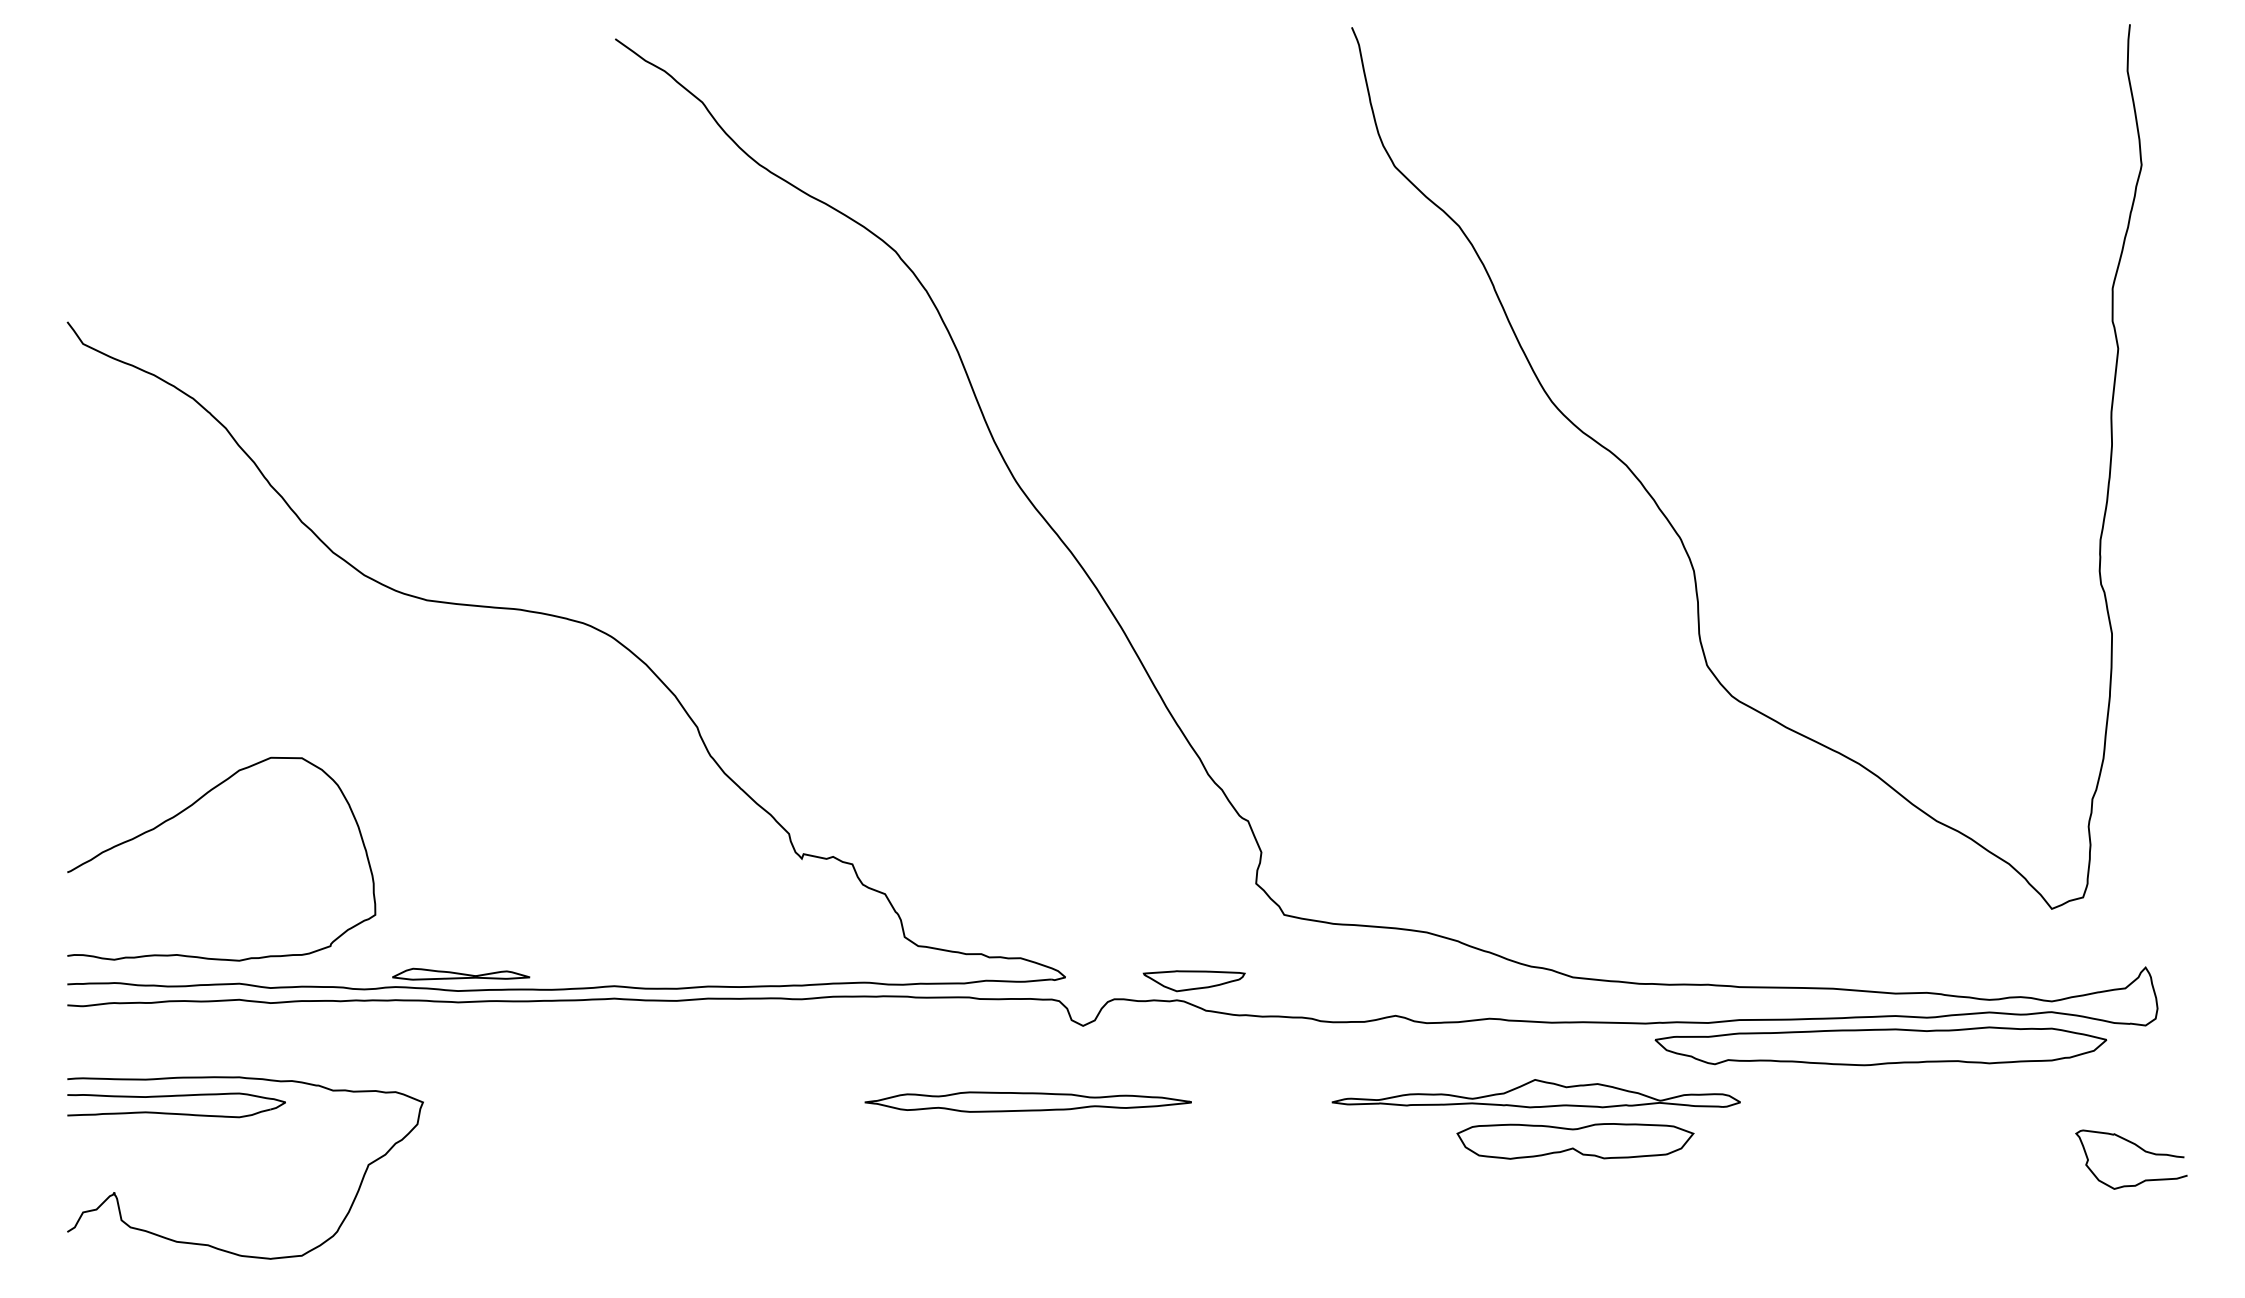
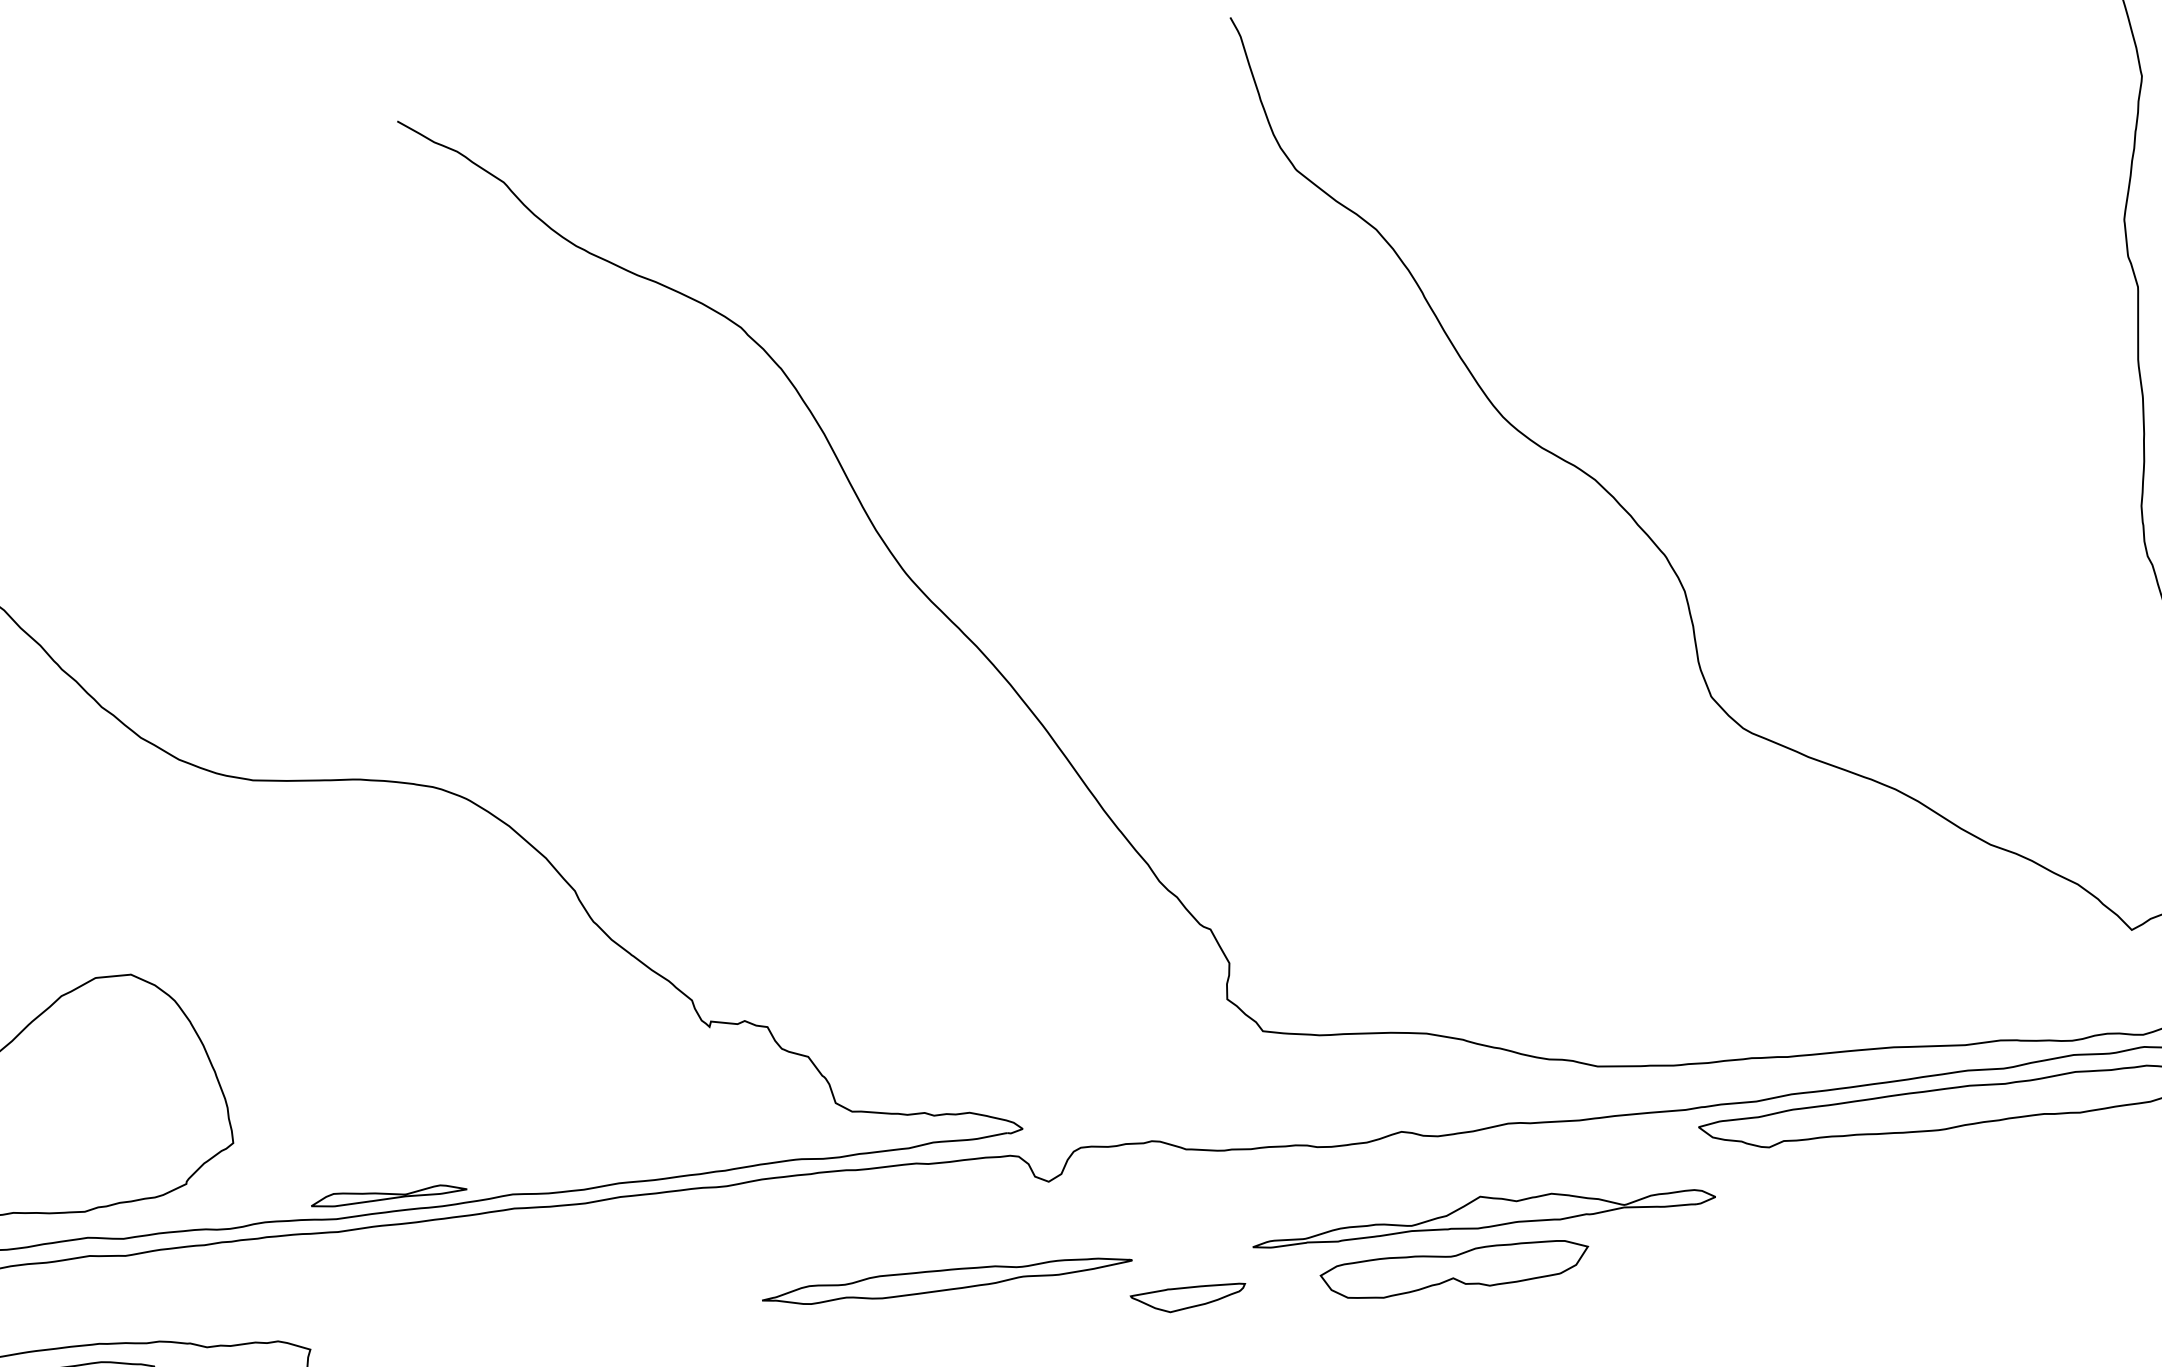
part: (461, 973) -> (389, 1193), moved
part: (1193, 981) -> (1188, 1299), moved
part: (1535, 1093) -> (1482, 1212), moved
part: (1027, 1101) -> (946, 1279), moved
part: (1575, 1141) -> (1455, 1270), moved

